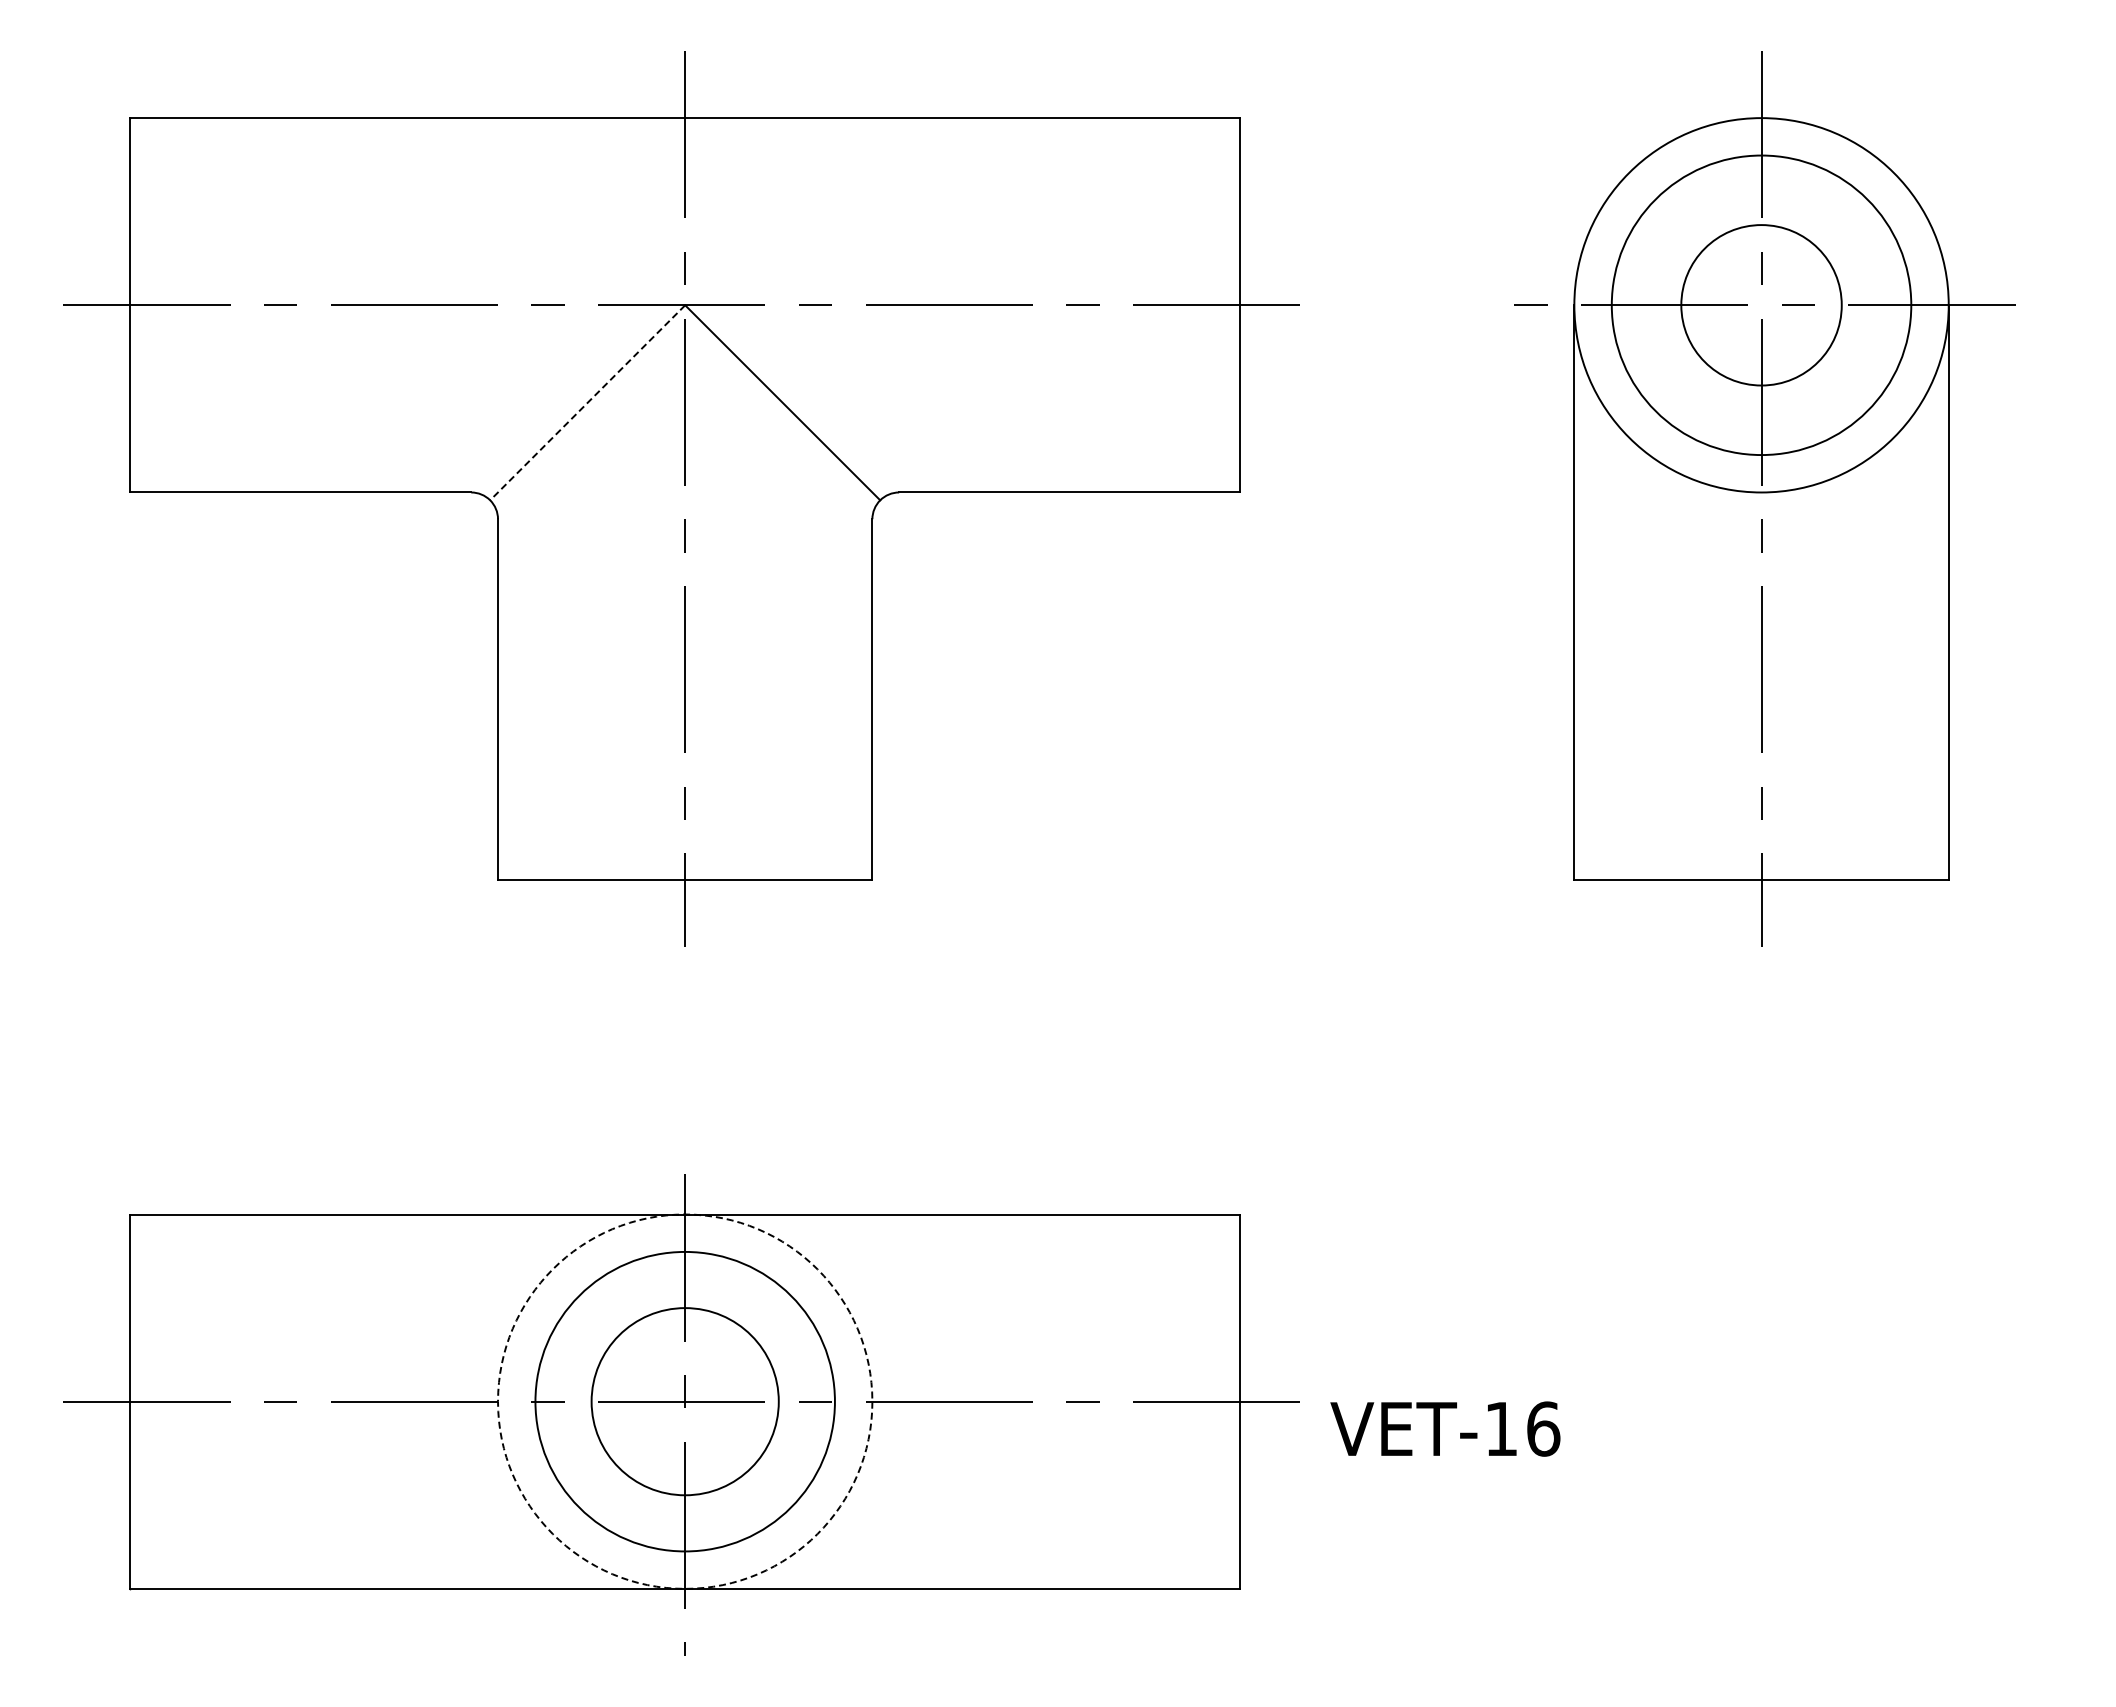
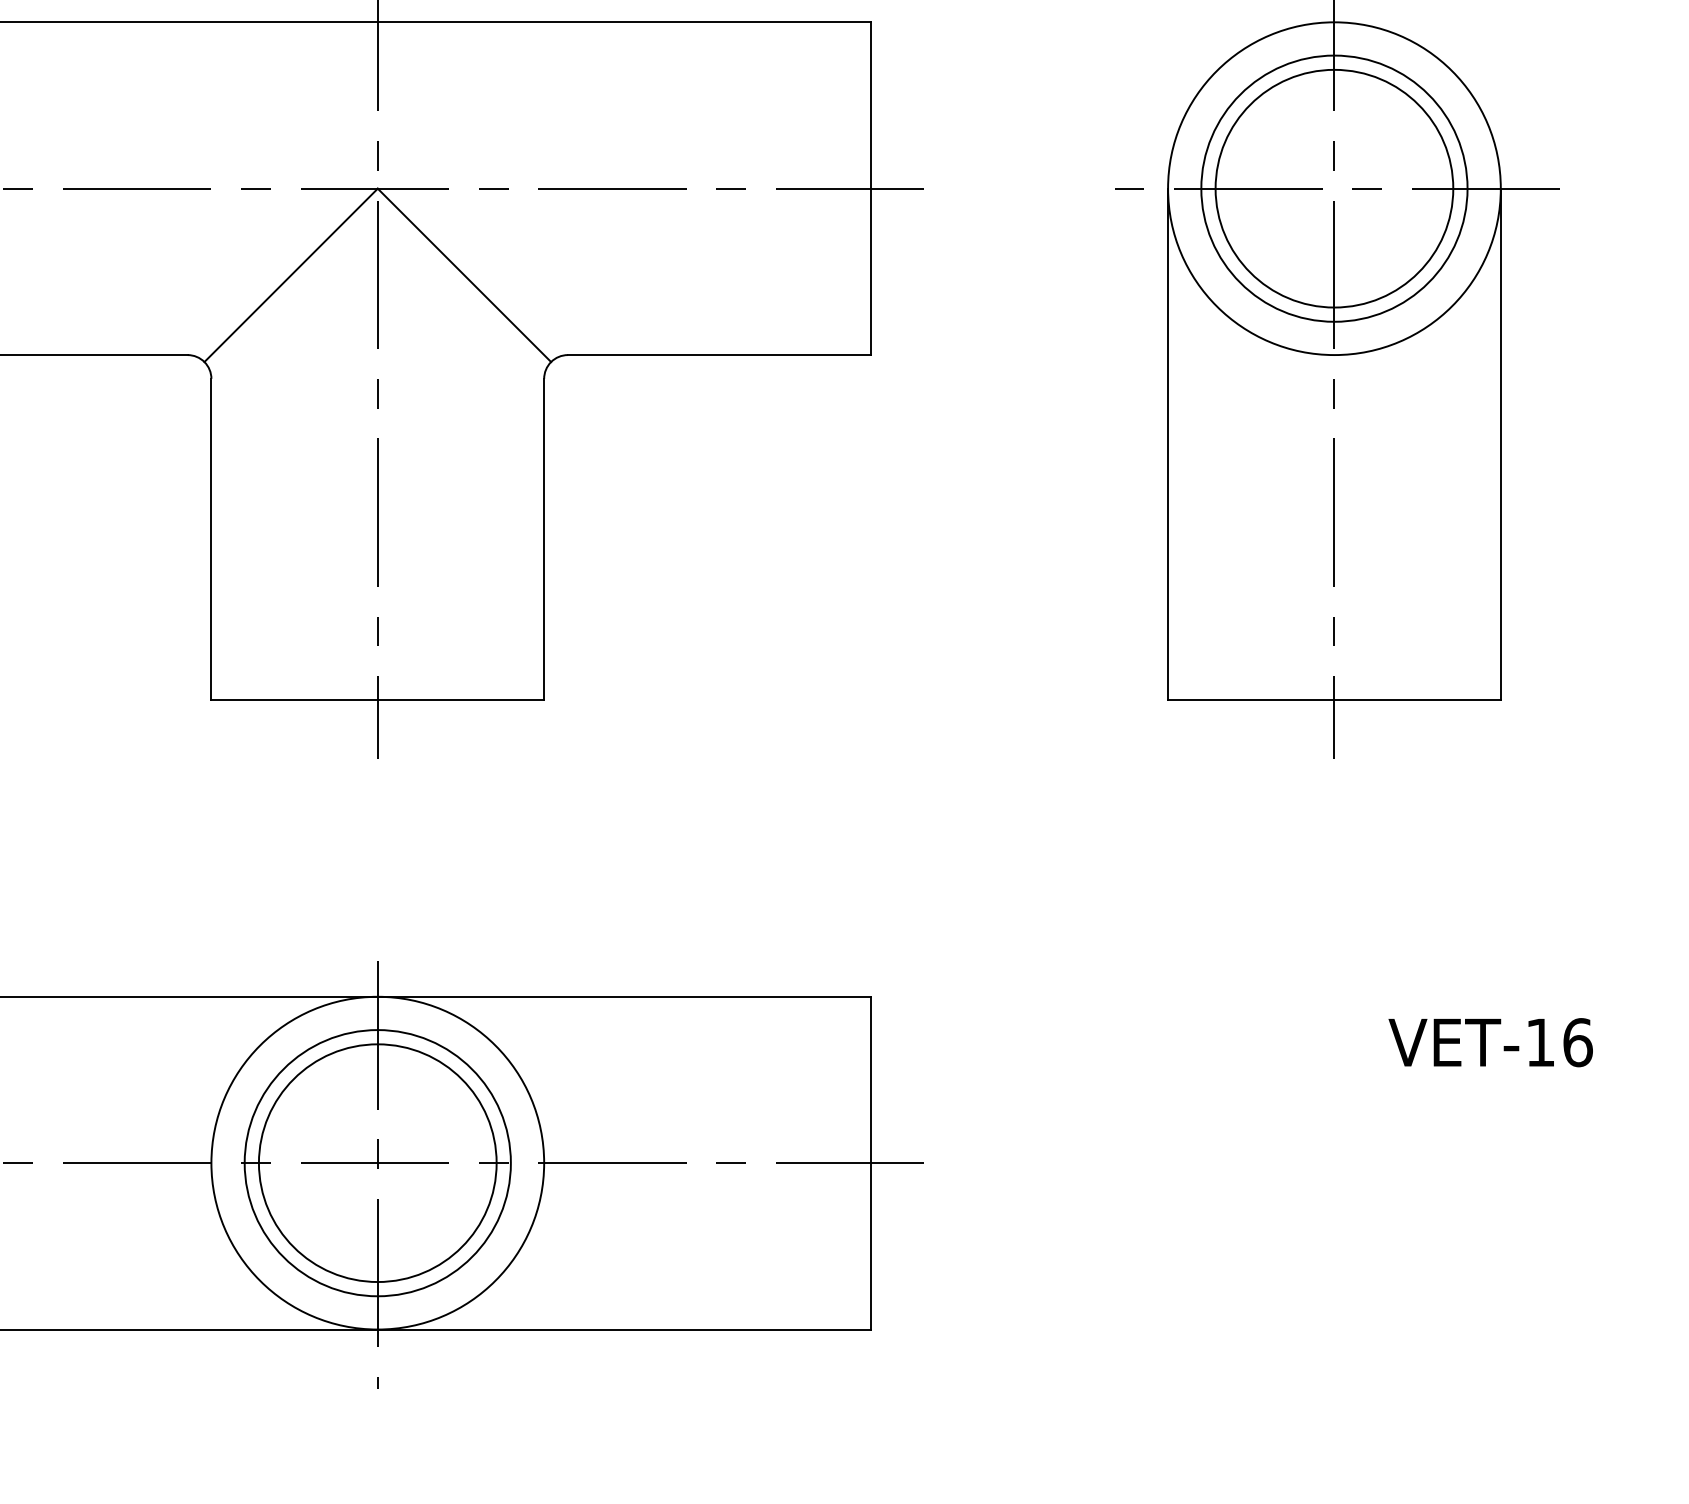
circle: (1761, 305) -> (1334, 188), size x1.67
line: (587, 402) -> (290, 275), dashed -> solid
circle: (684, 1401) -> (377, 1163), size x1.43
circle: (685, 1401) -> (378, 1163), dashed -> solid
text: (1445, 1428) -> (1490, 1042), moved

